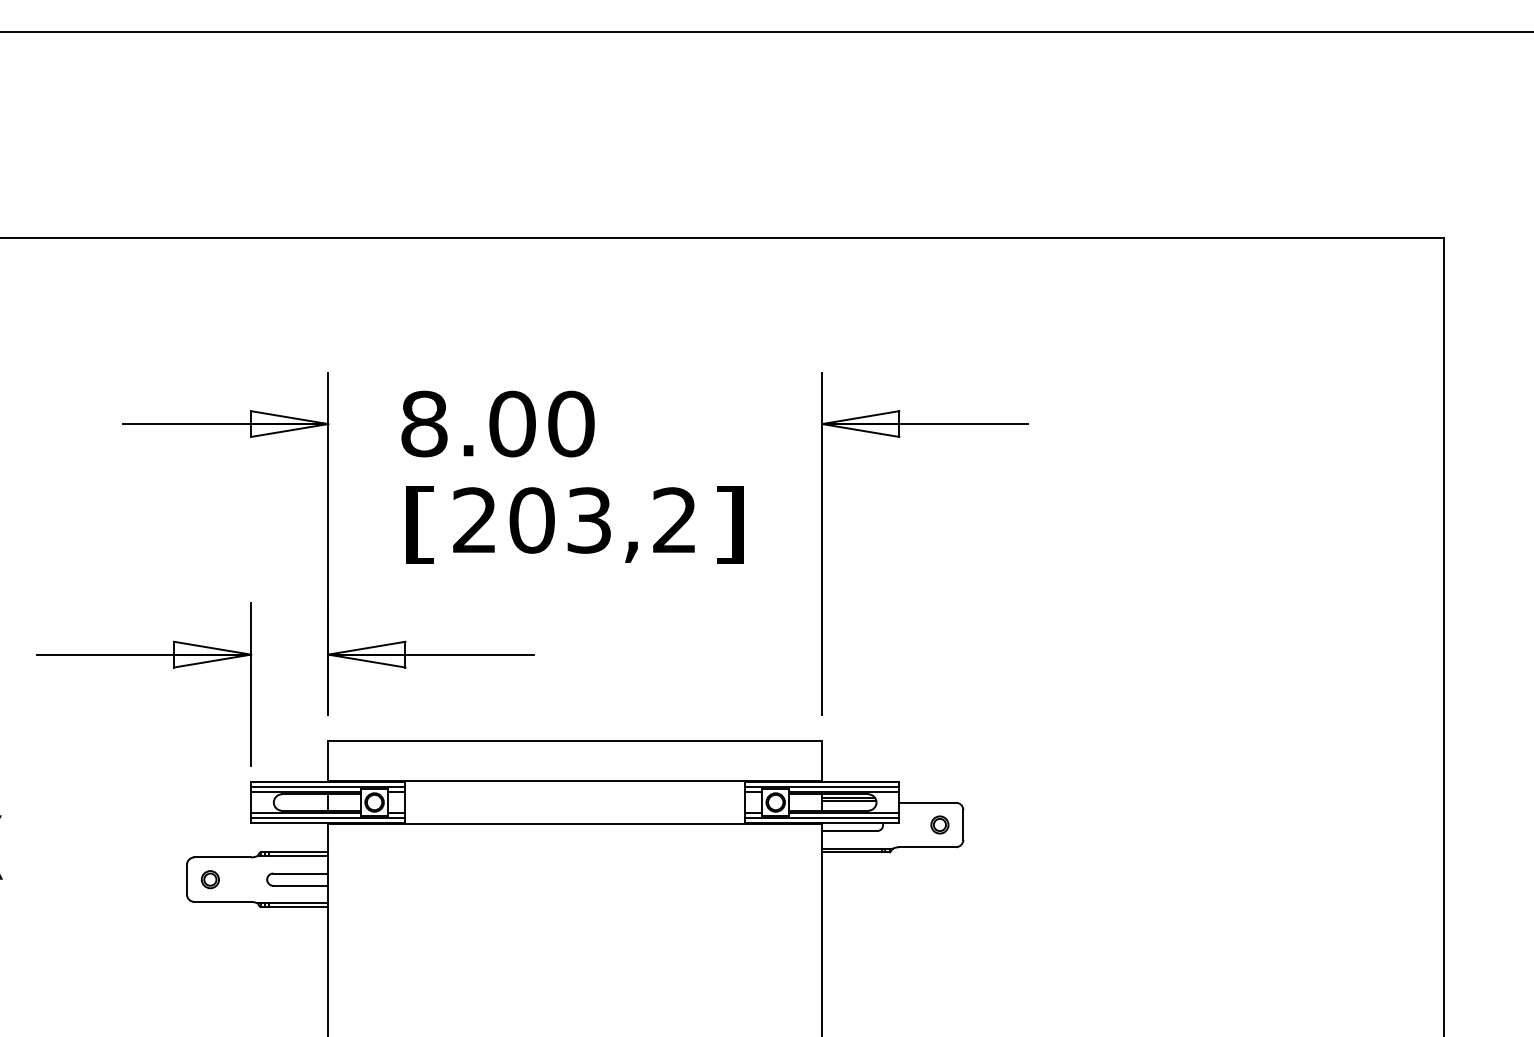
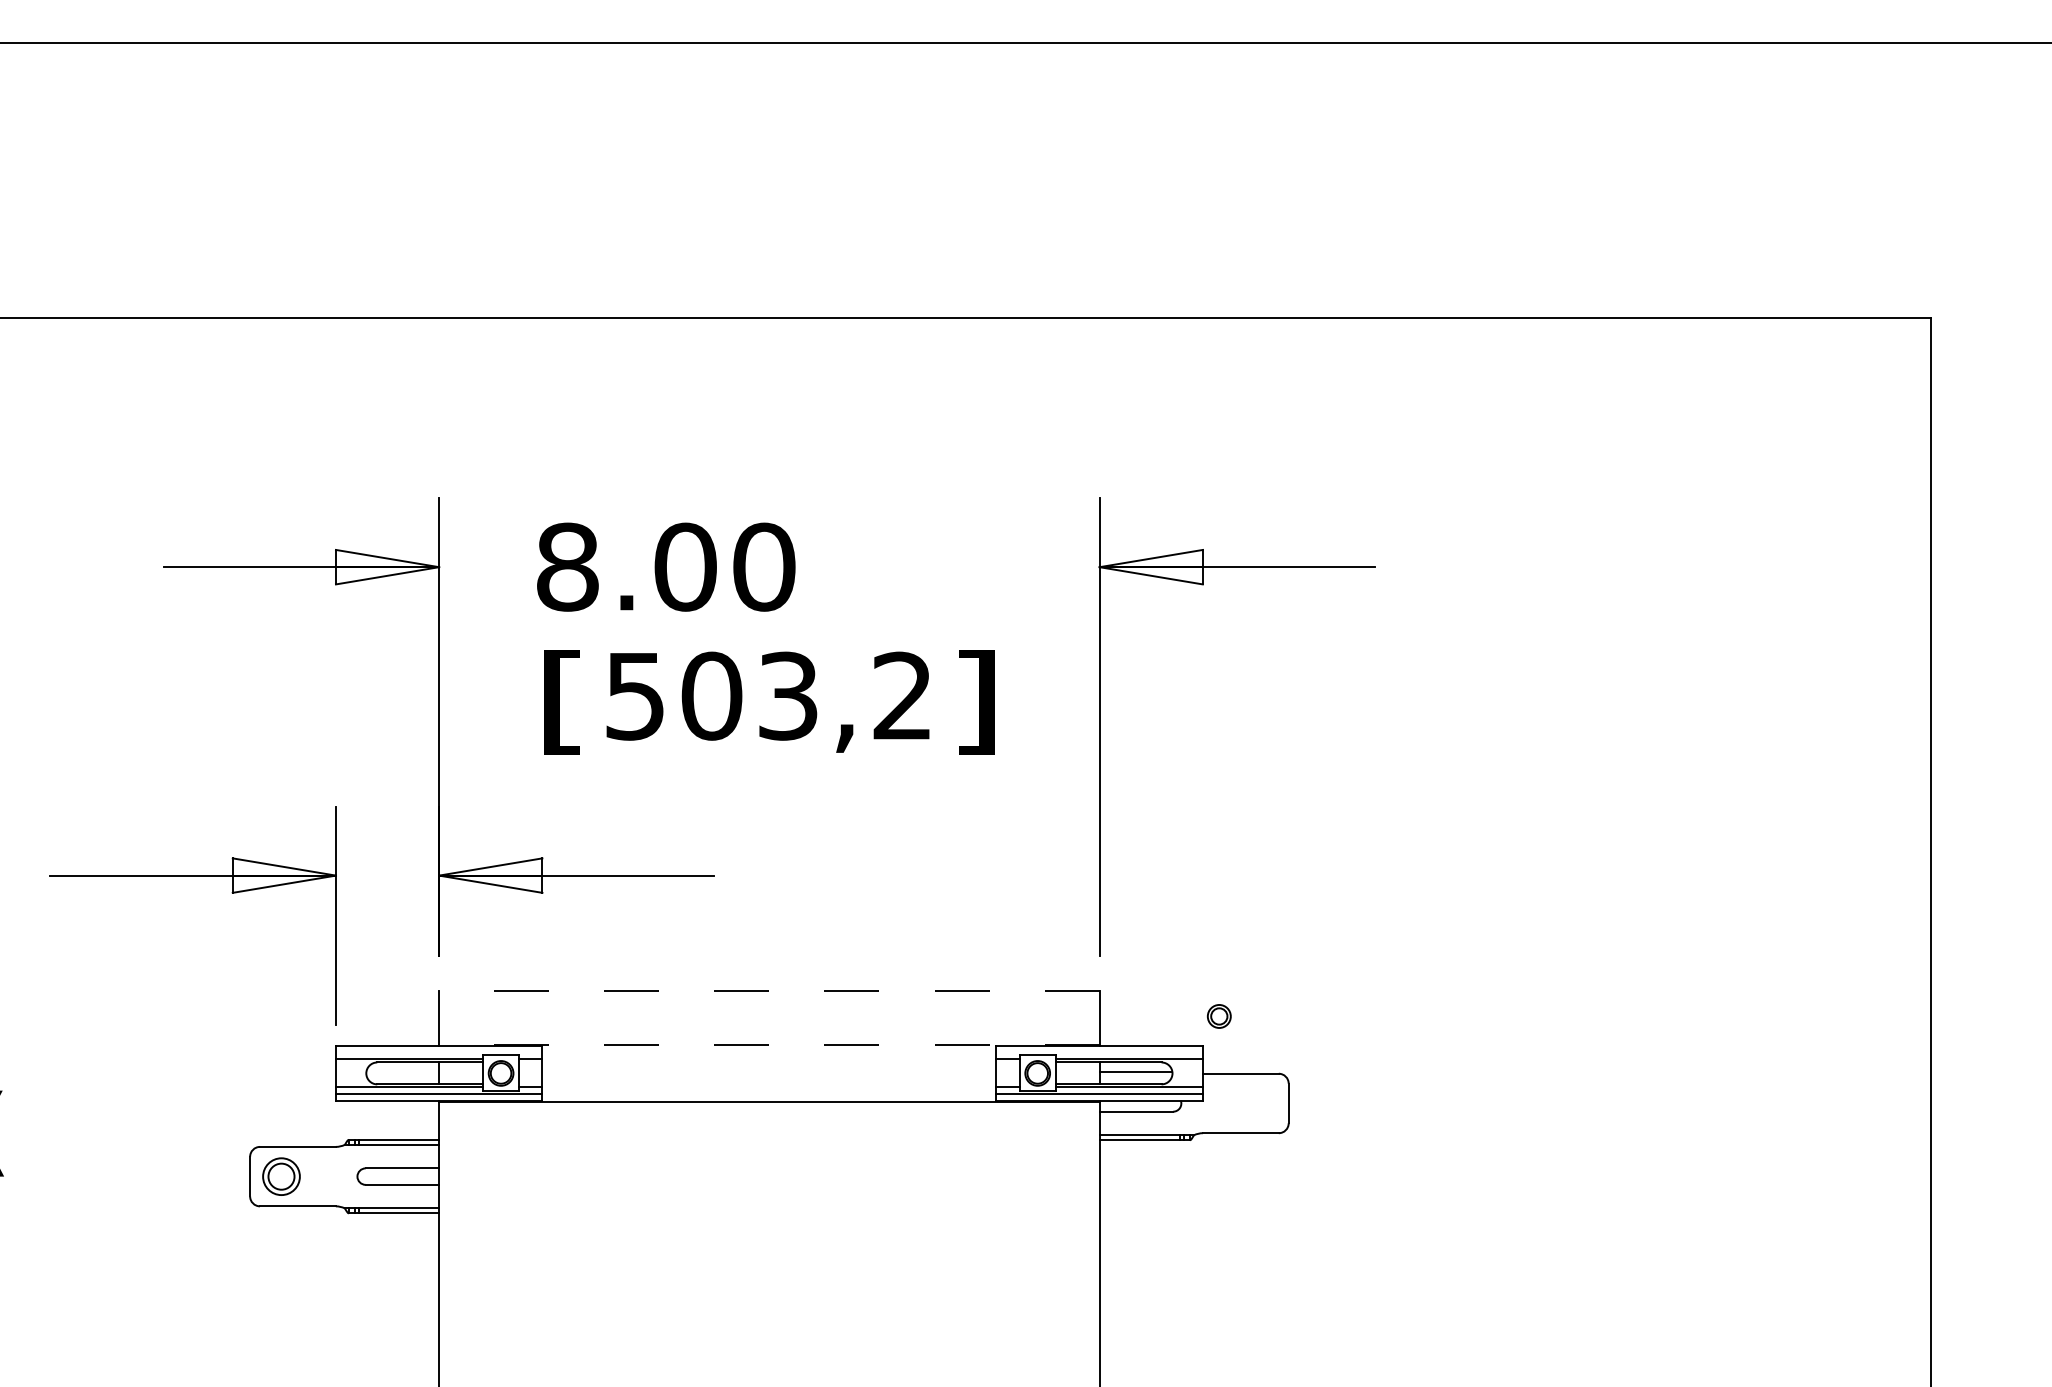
text: (474, 519) -> (634, 695), 203,2 -> 503,2
line: (574, 740) -> (768, 990), solid -> dashed
line: (574, 780) -> (768, 1044), solid -> dashed
line: (327, 786) -> (438, 1052), removed
line: (821, 786) -> (1099, 1052), removed
line: (848, 797) -> (1134, 1066), removed
part: (940, 825) -> (1219, 1016), moved
part: (210, 879) -> (281, 1176), size x1.6

